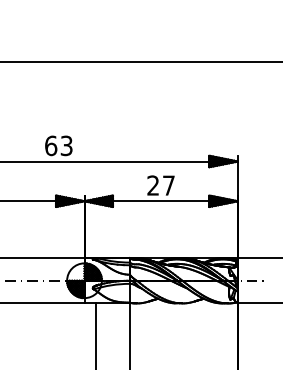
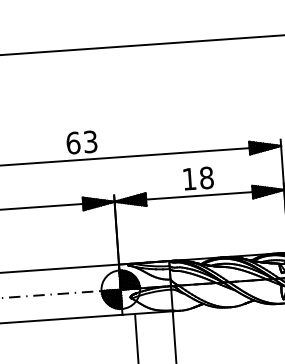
text: (160, 185) -> (197, 178), 27 -> 18

